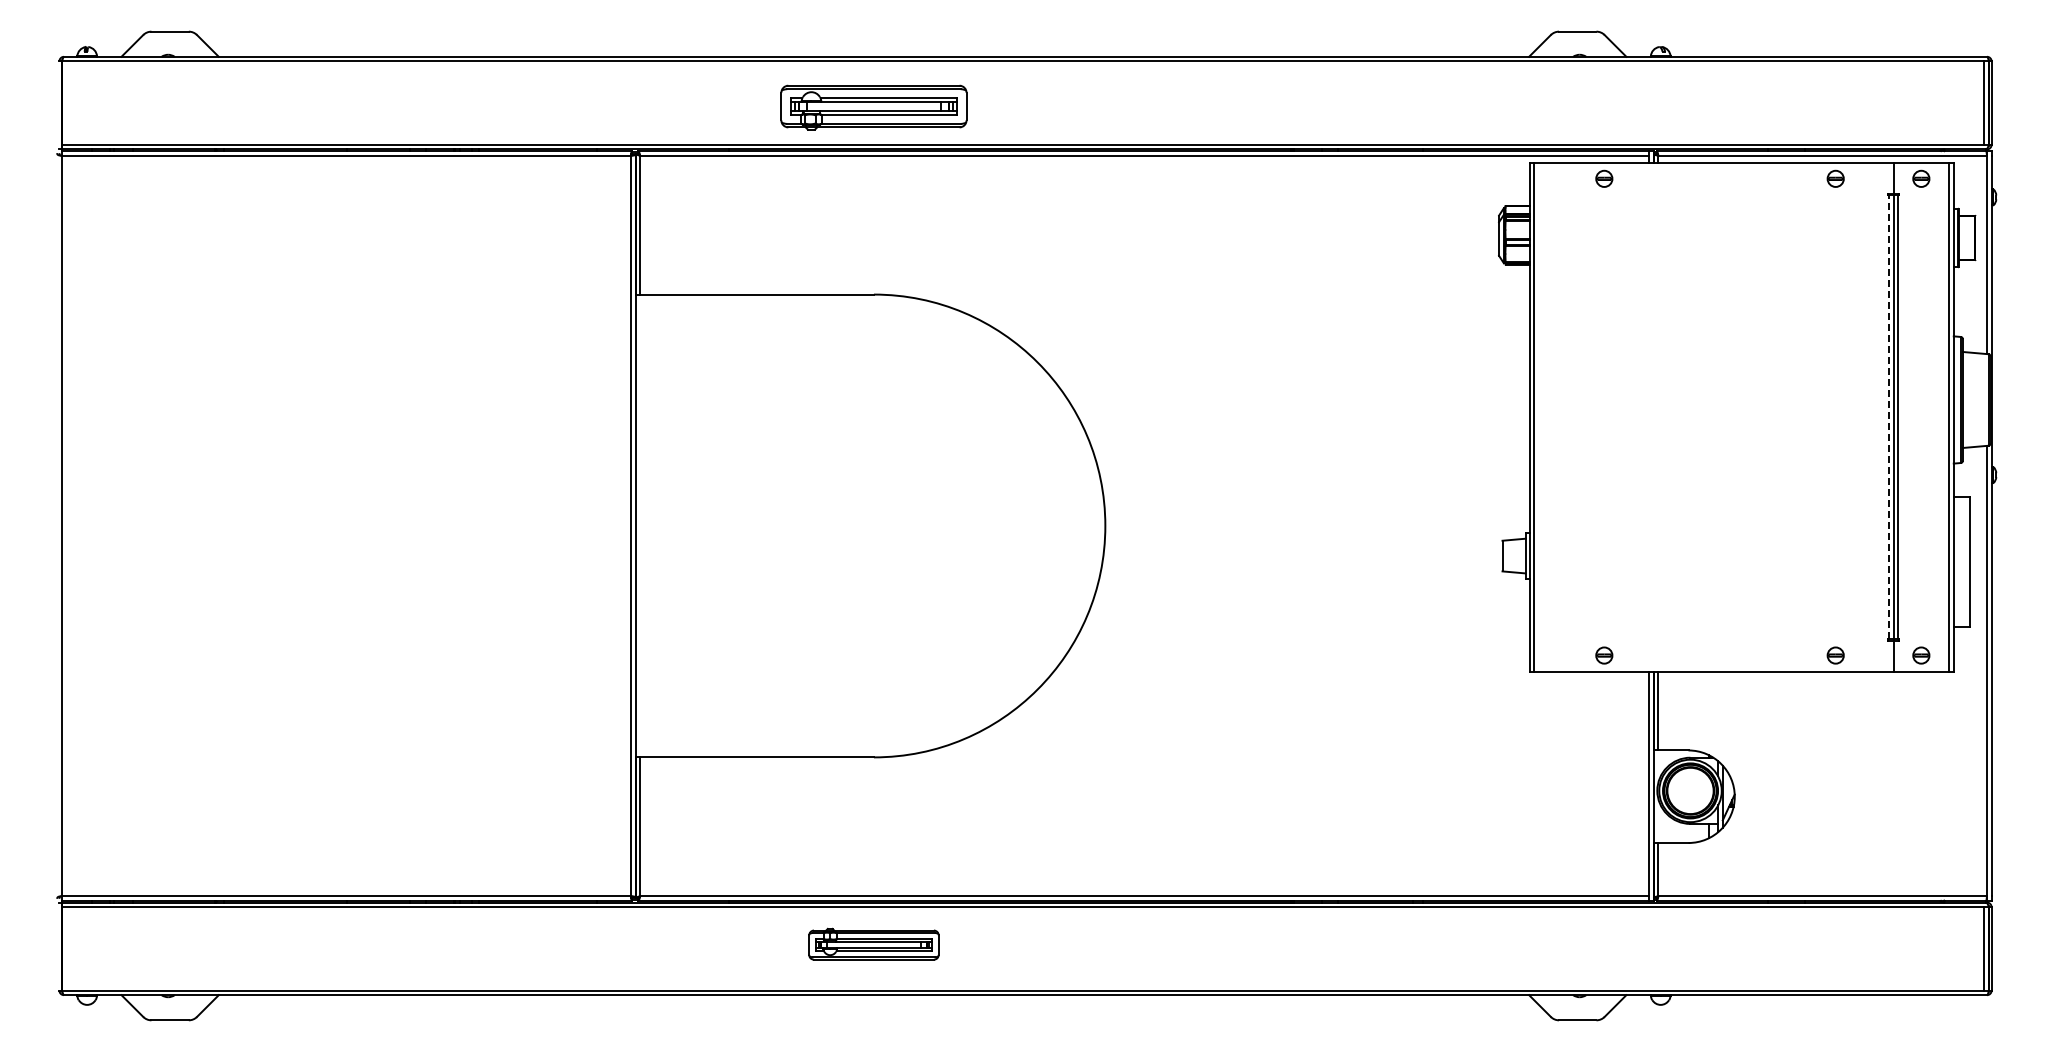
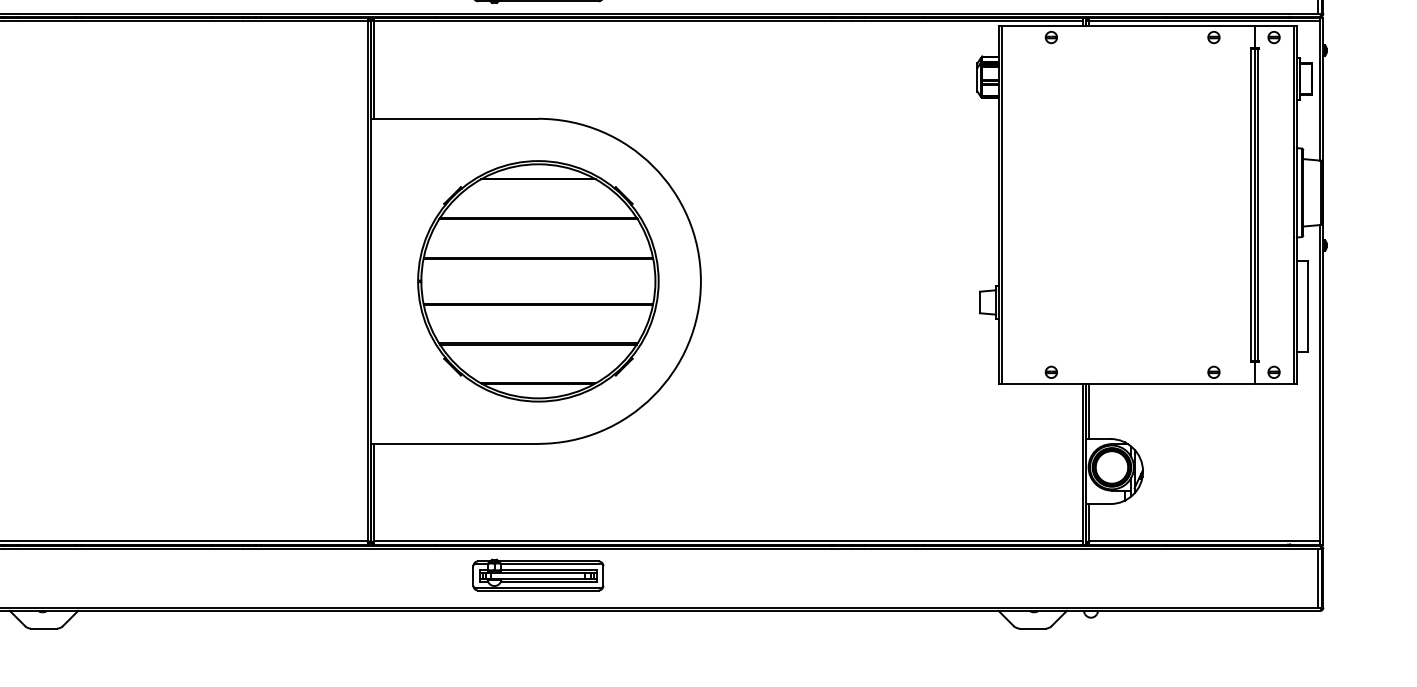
line: (1888, 416) -> (1251, 204), dashed -> solid
part: (873, 525) -> (538, 281), added
part: (873, 944) -> (538, 575), size x1.43

